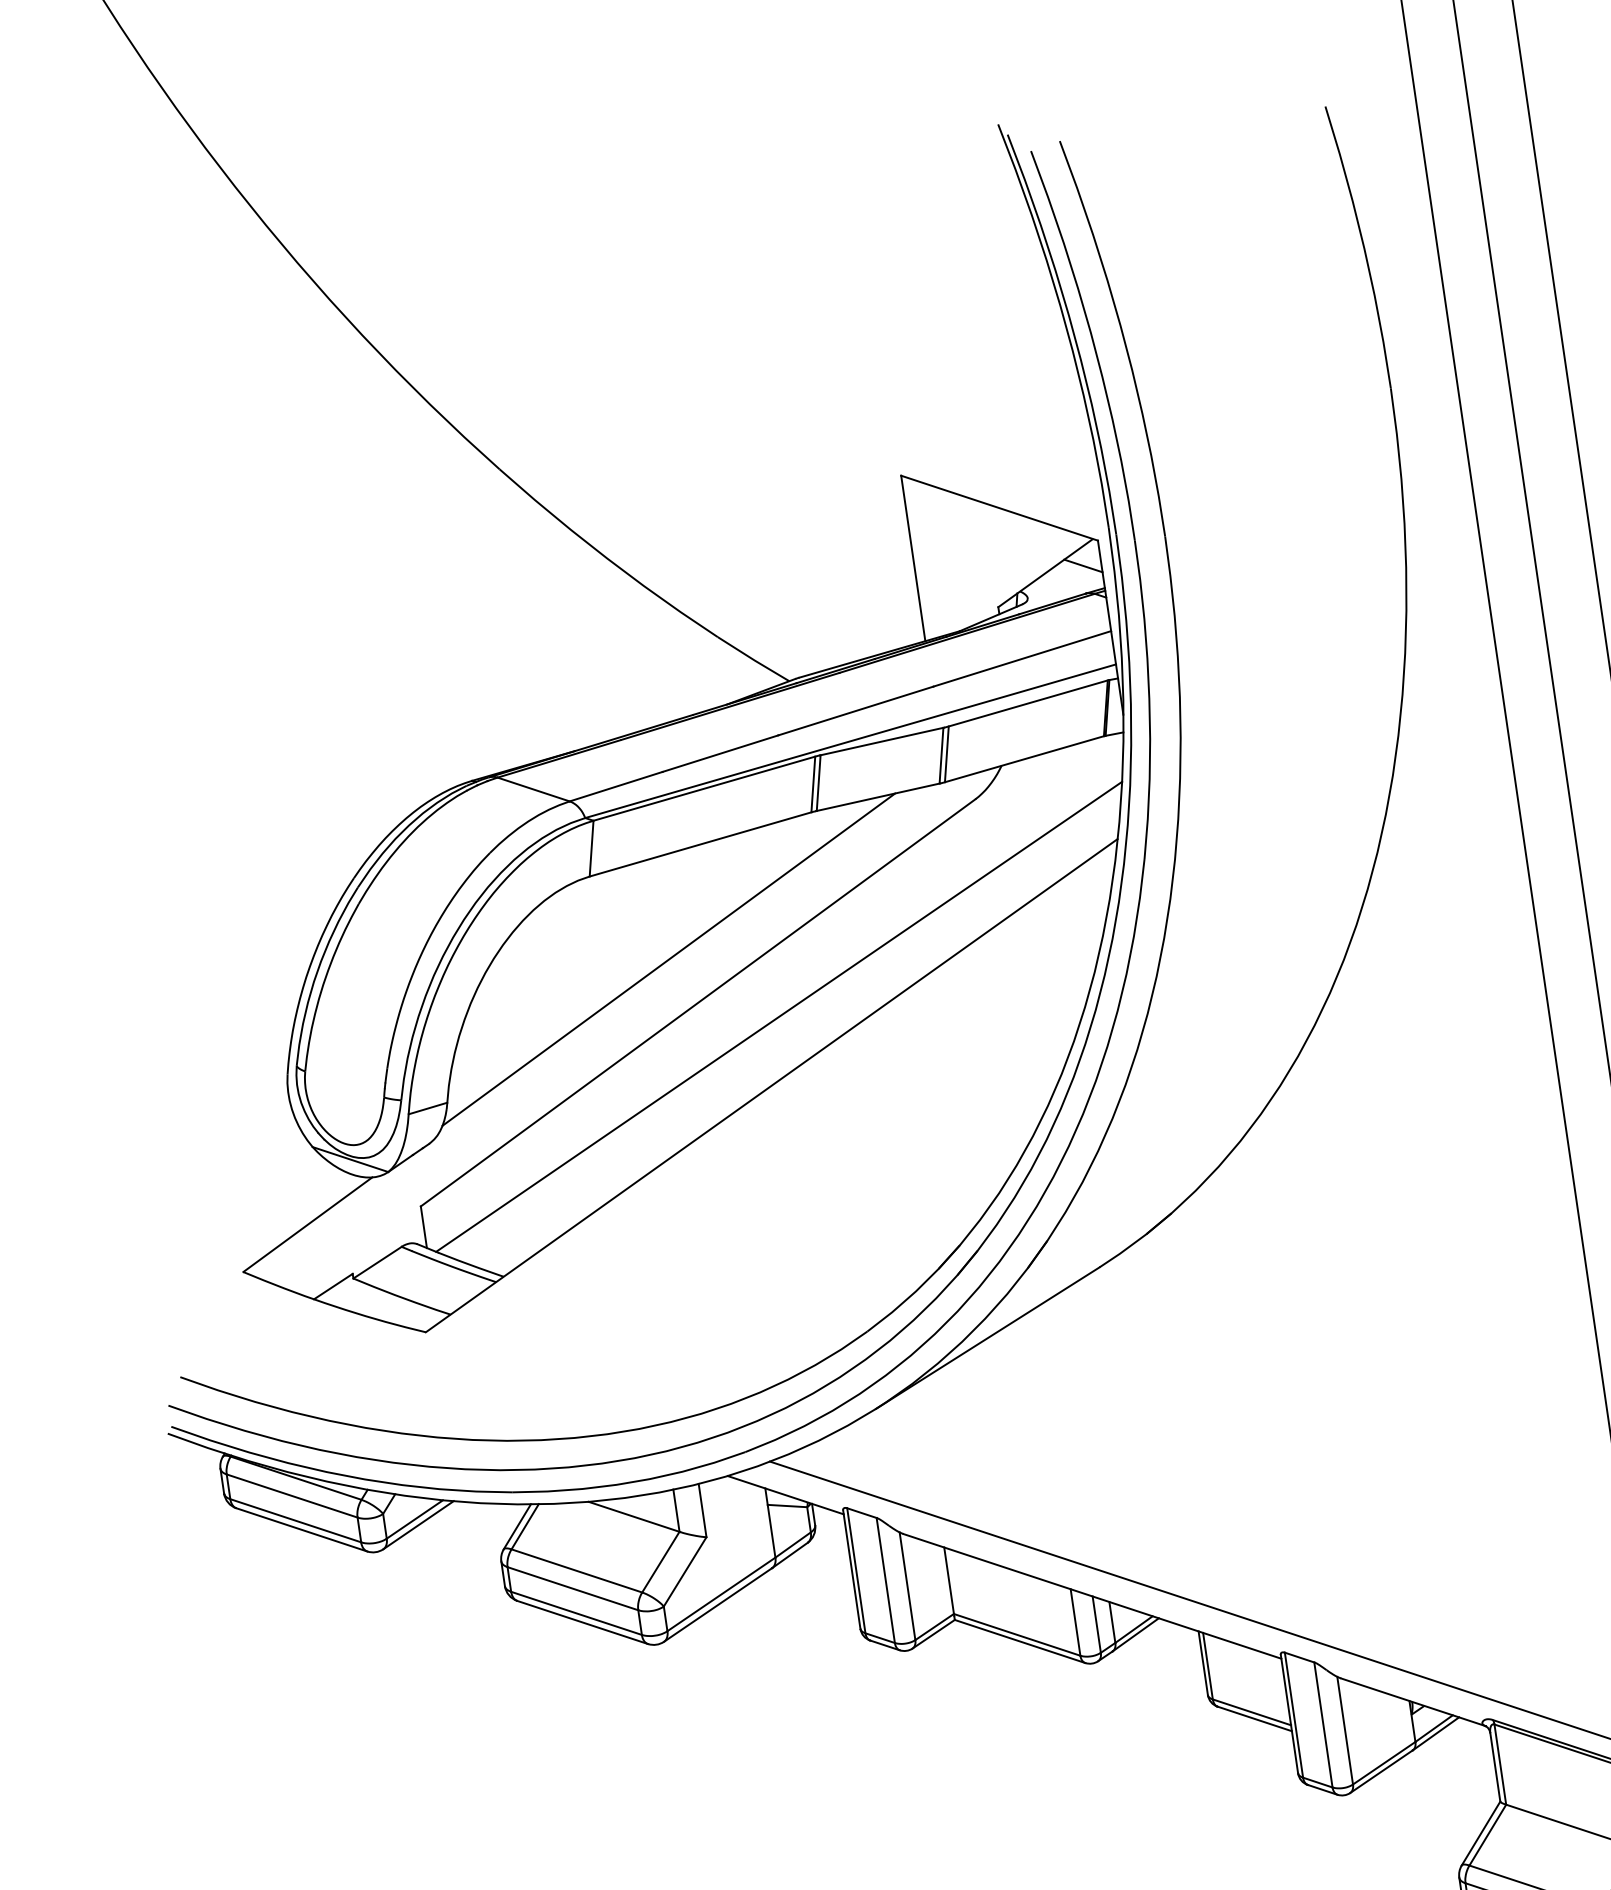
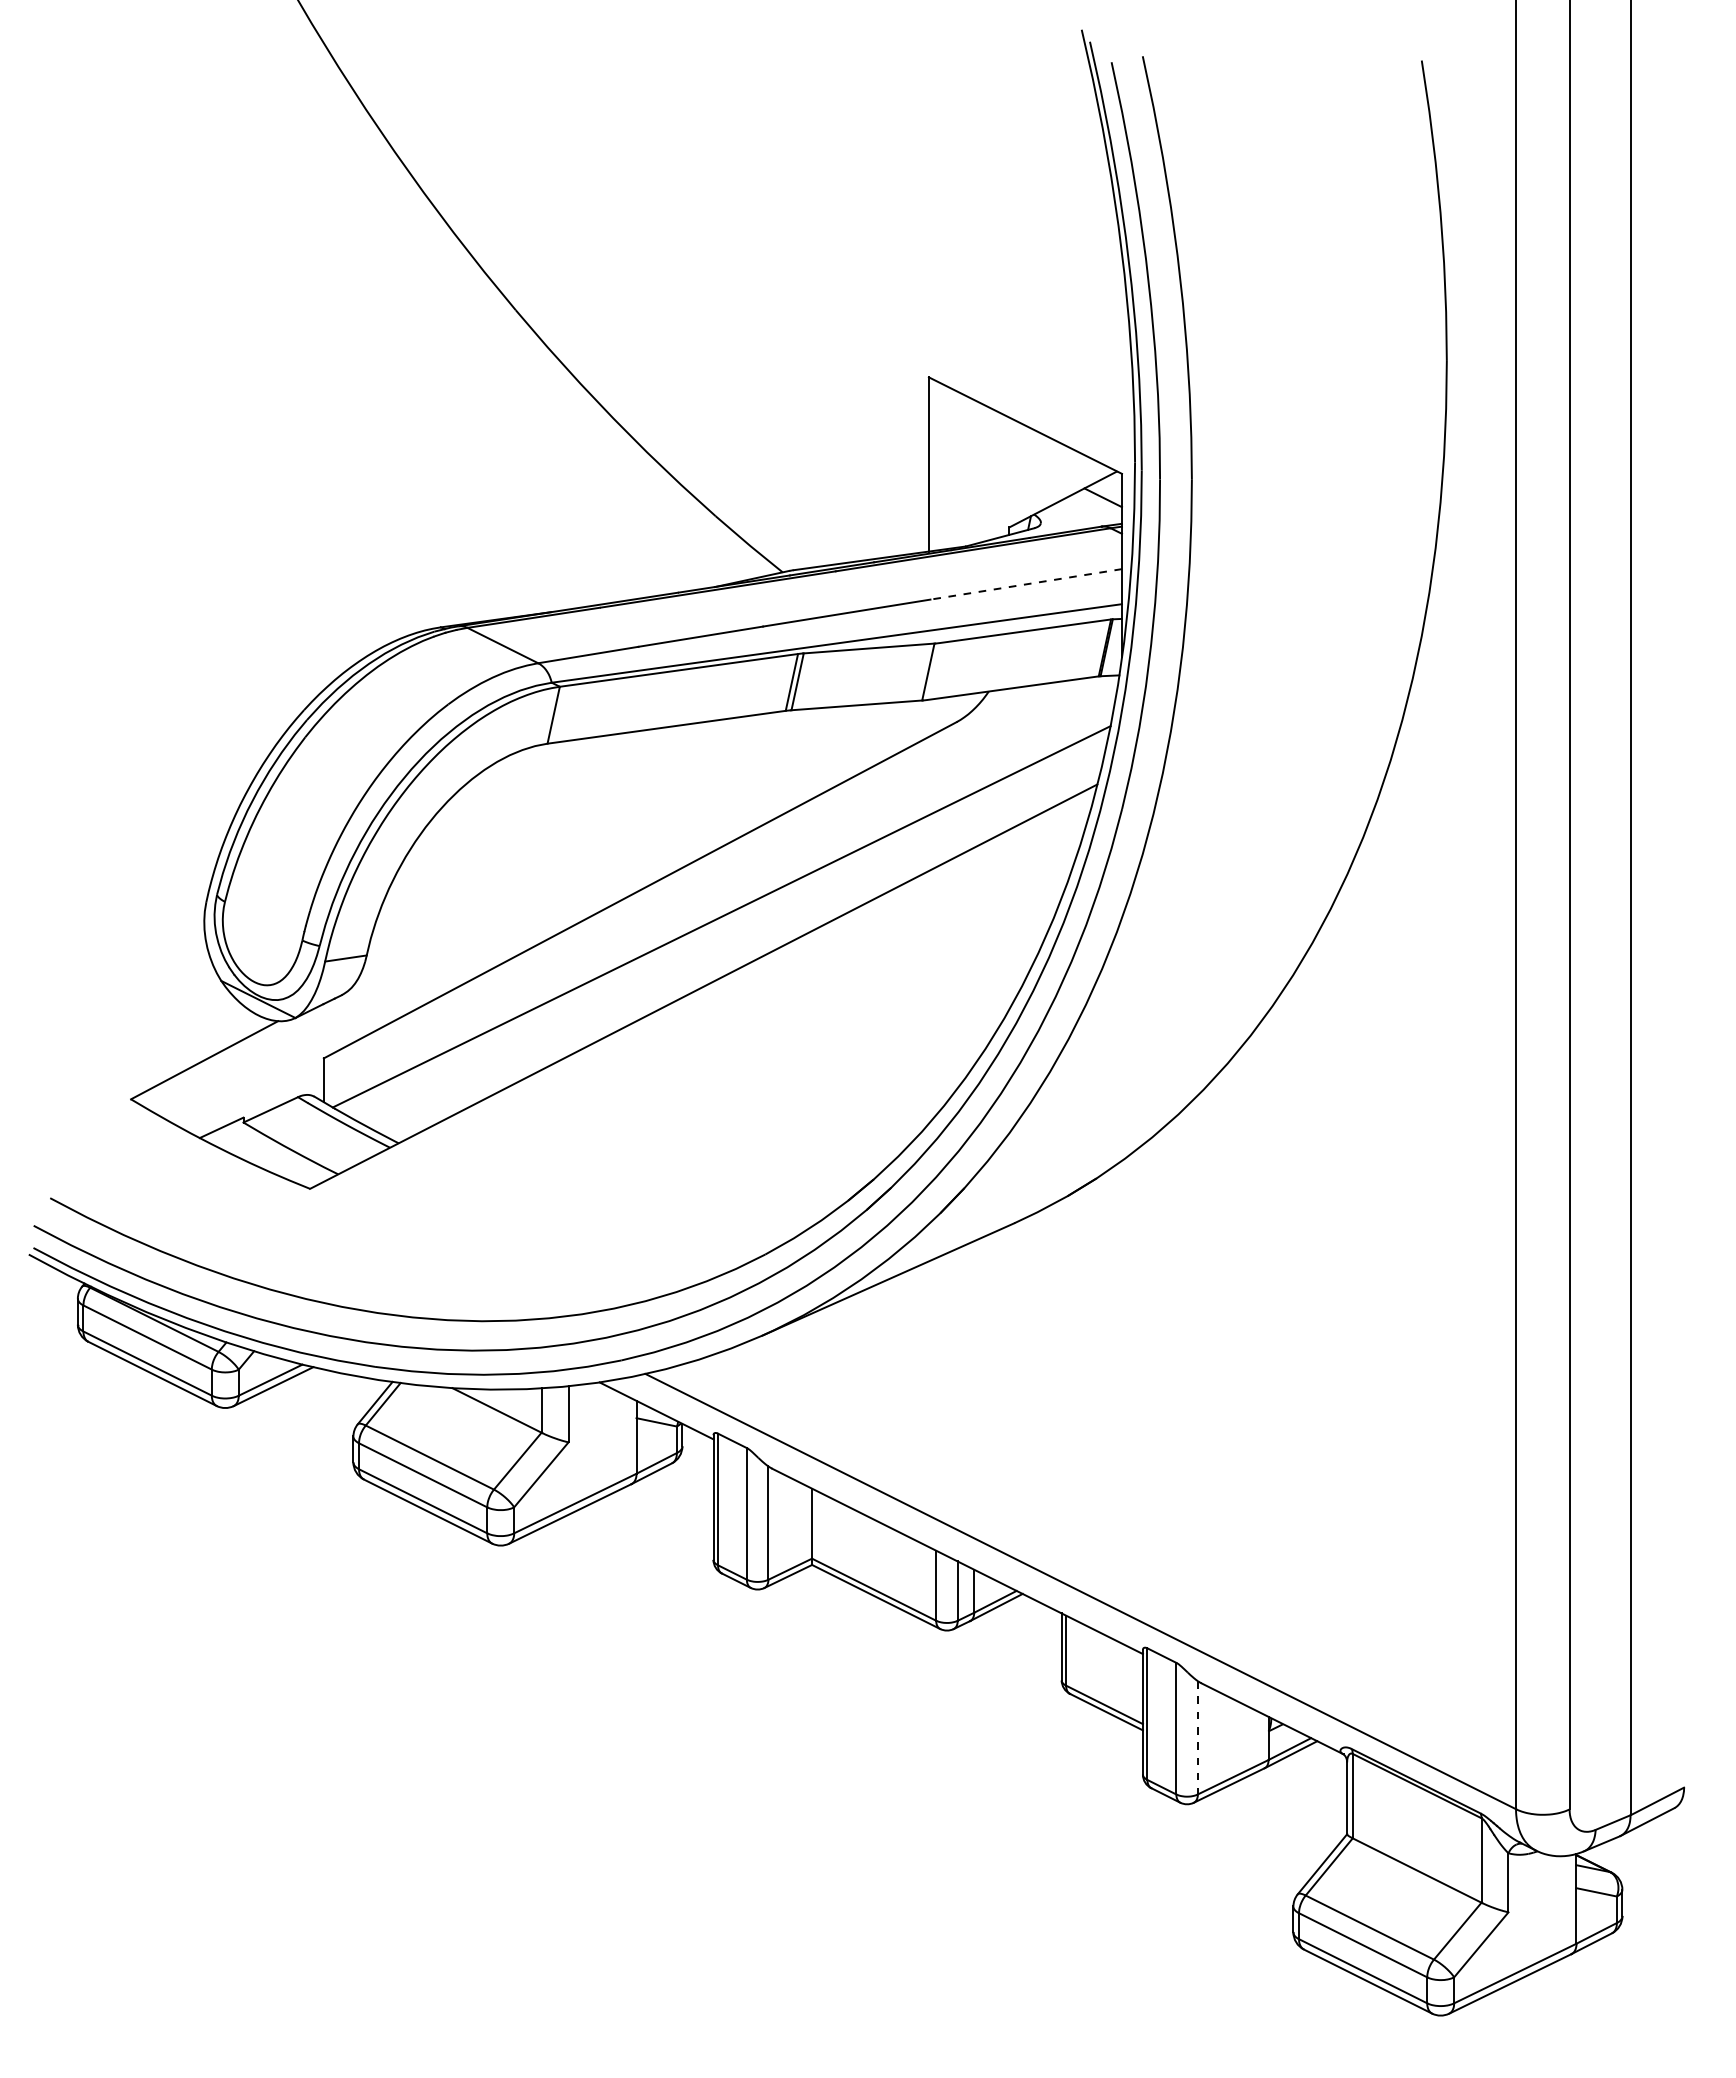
line: (1022, 658) -> (1026, 584), solid -> dashed
line: (946, 754) -> (933, 671), removed
line: (668, 959) -> (616, 841), removed
line: (1344, 1730) -> (1197, 1737), solid -> dashed

